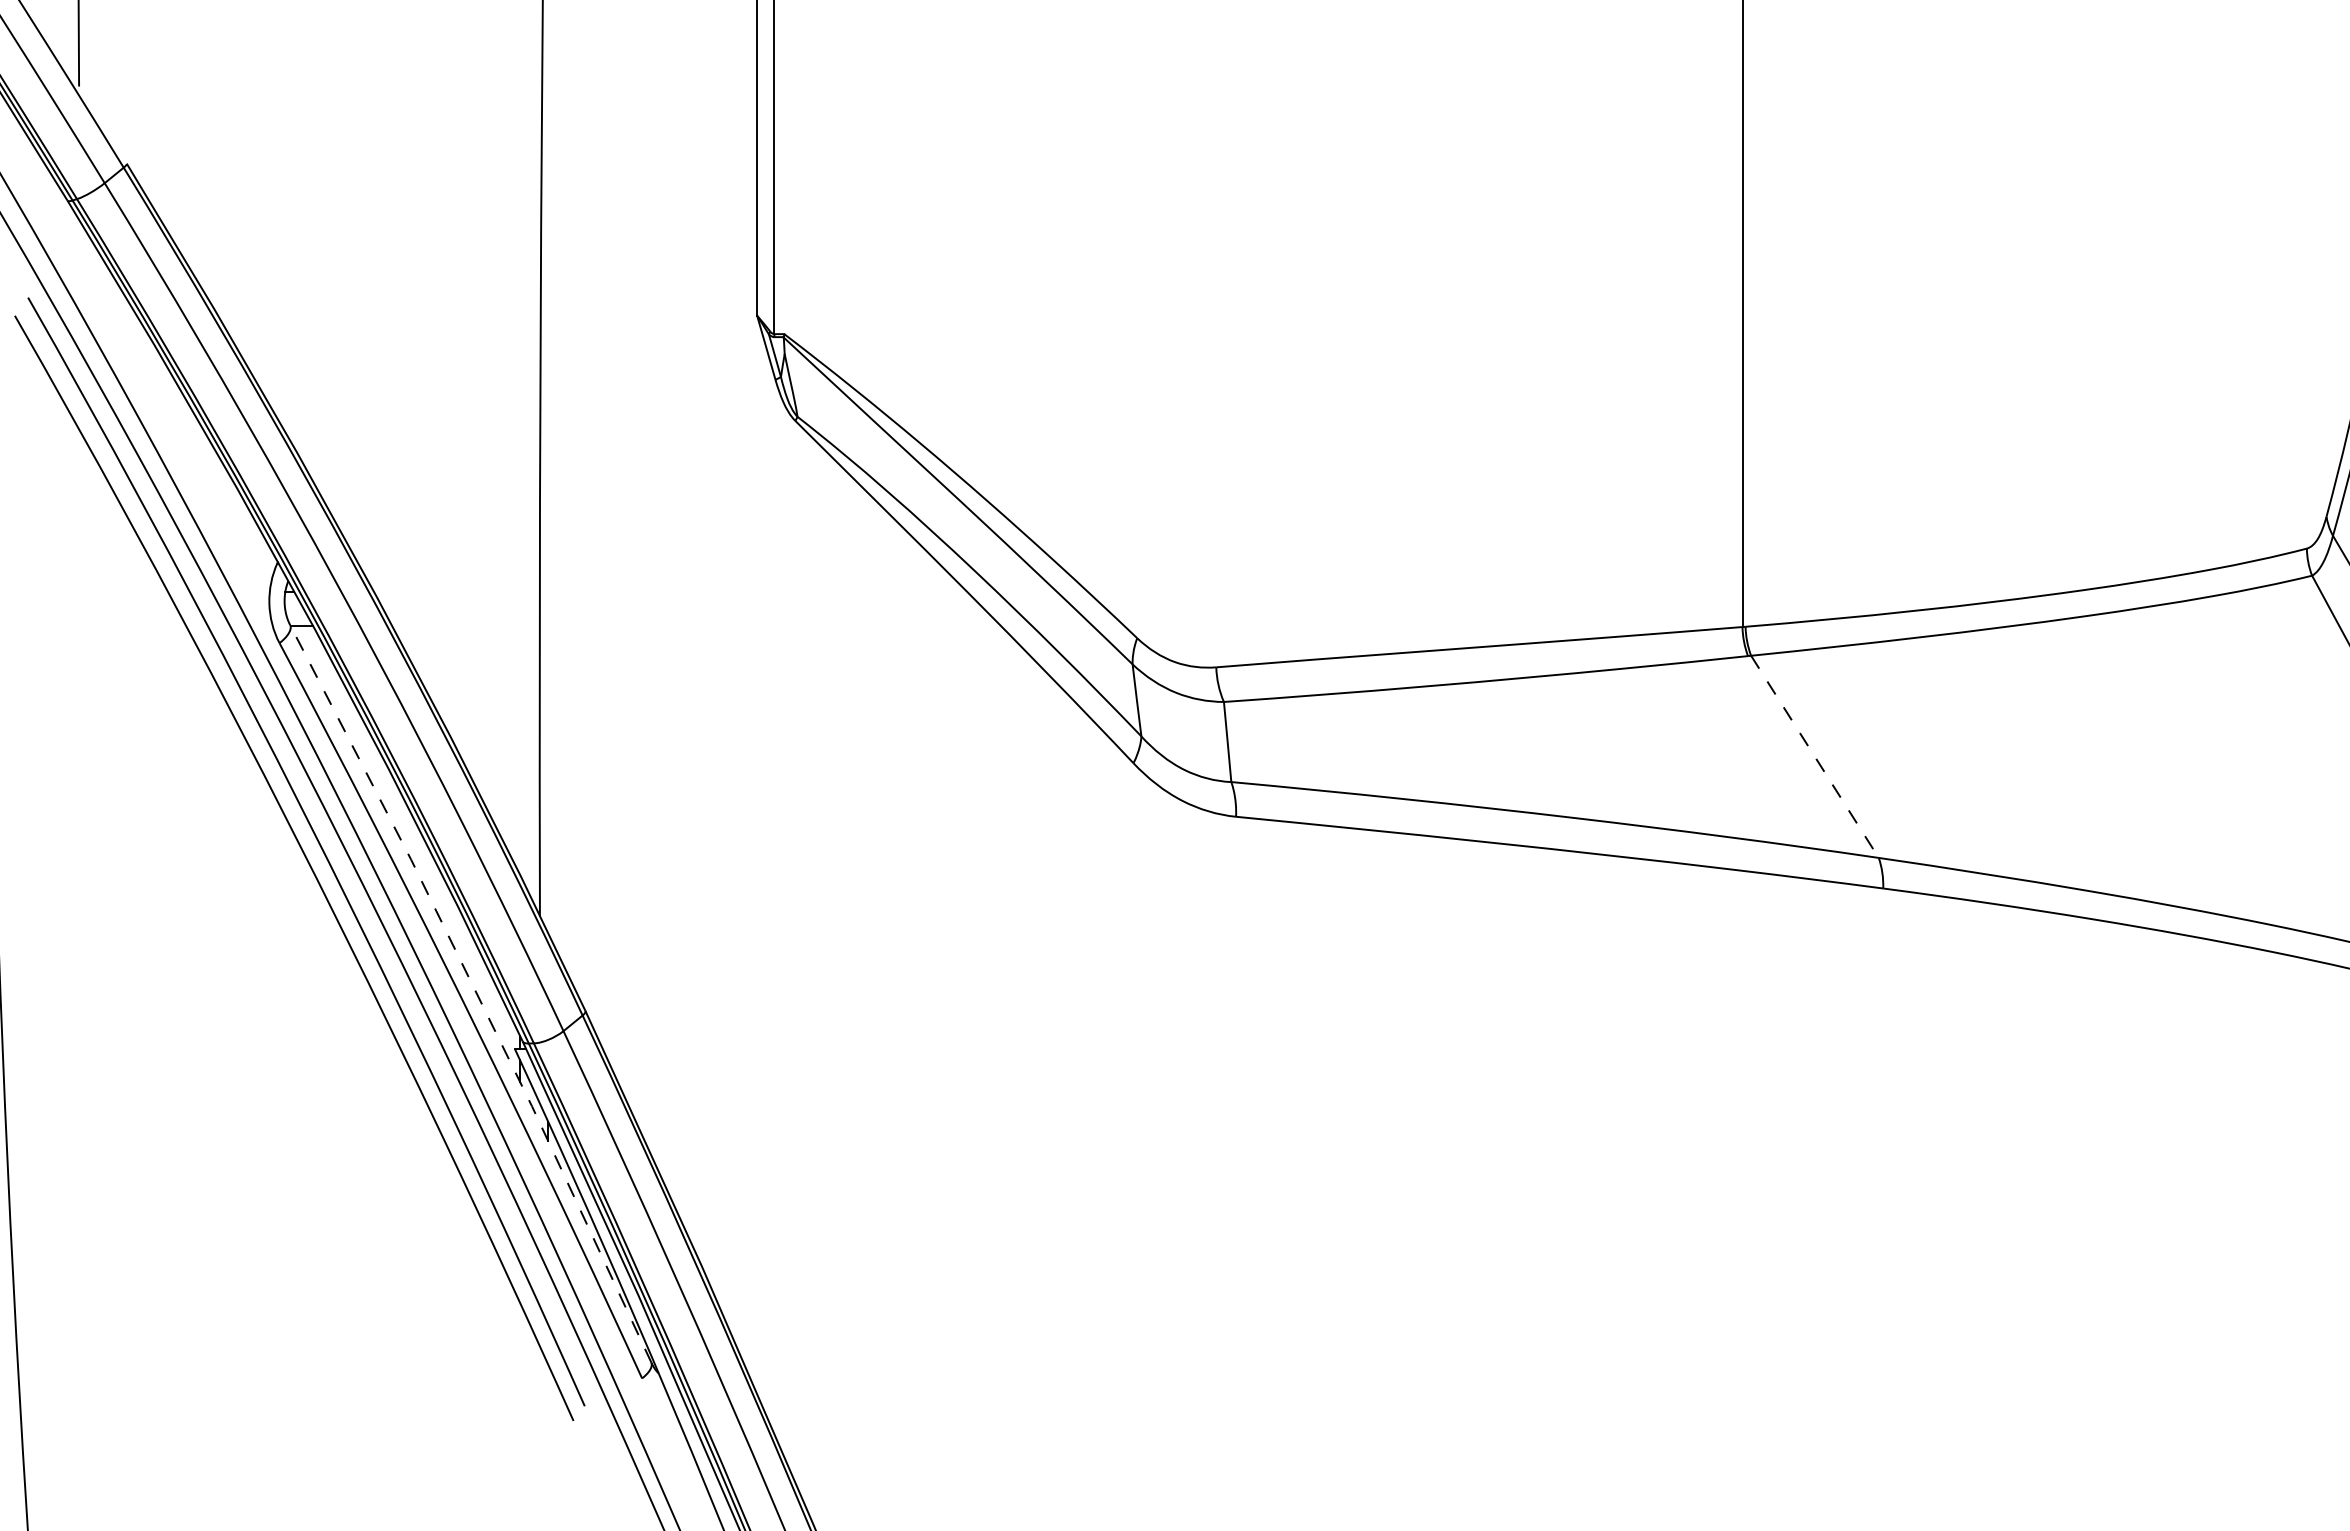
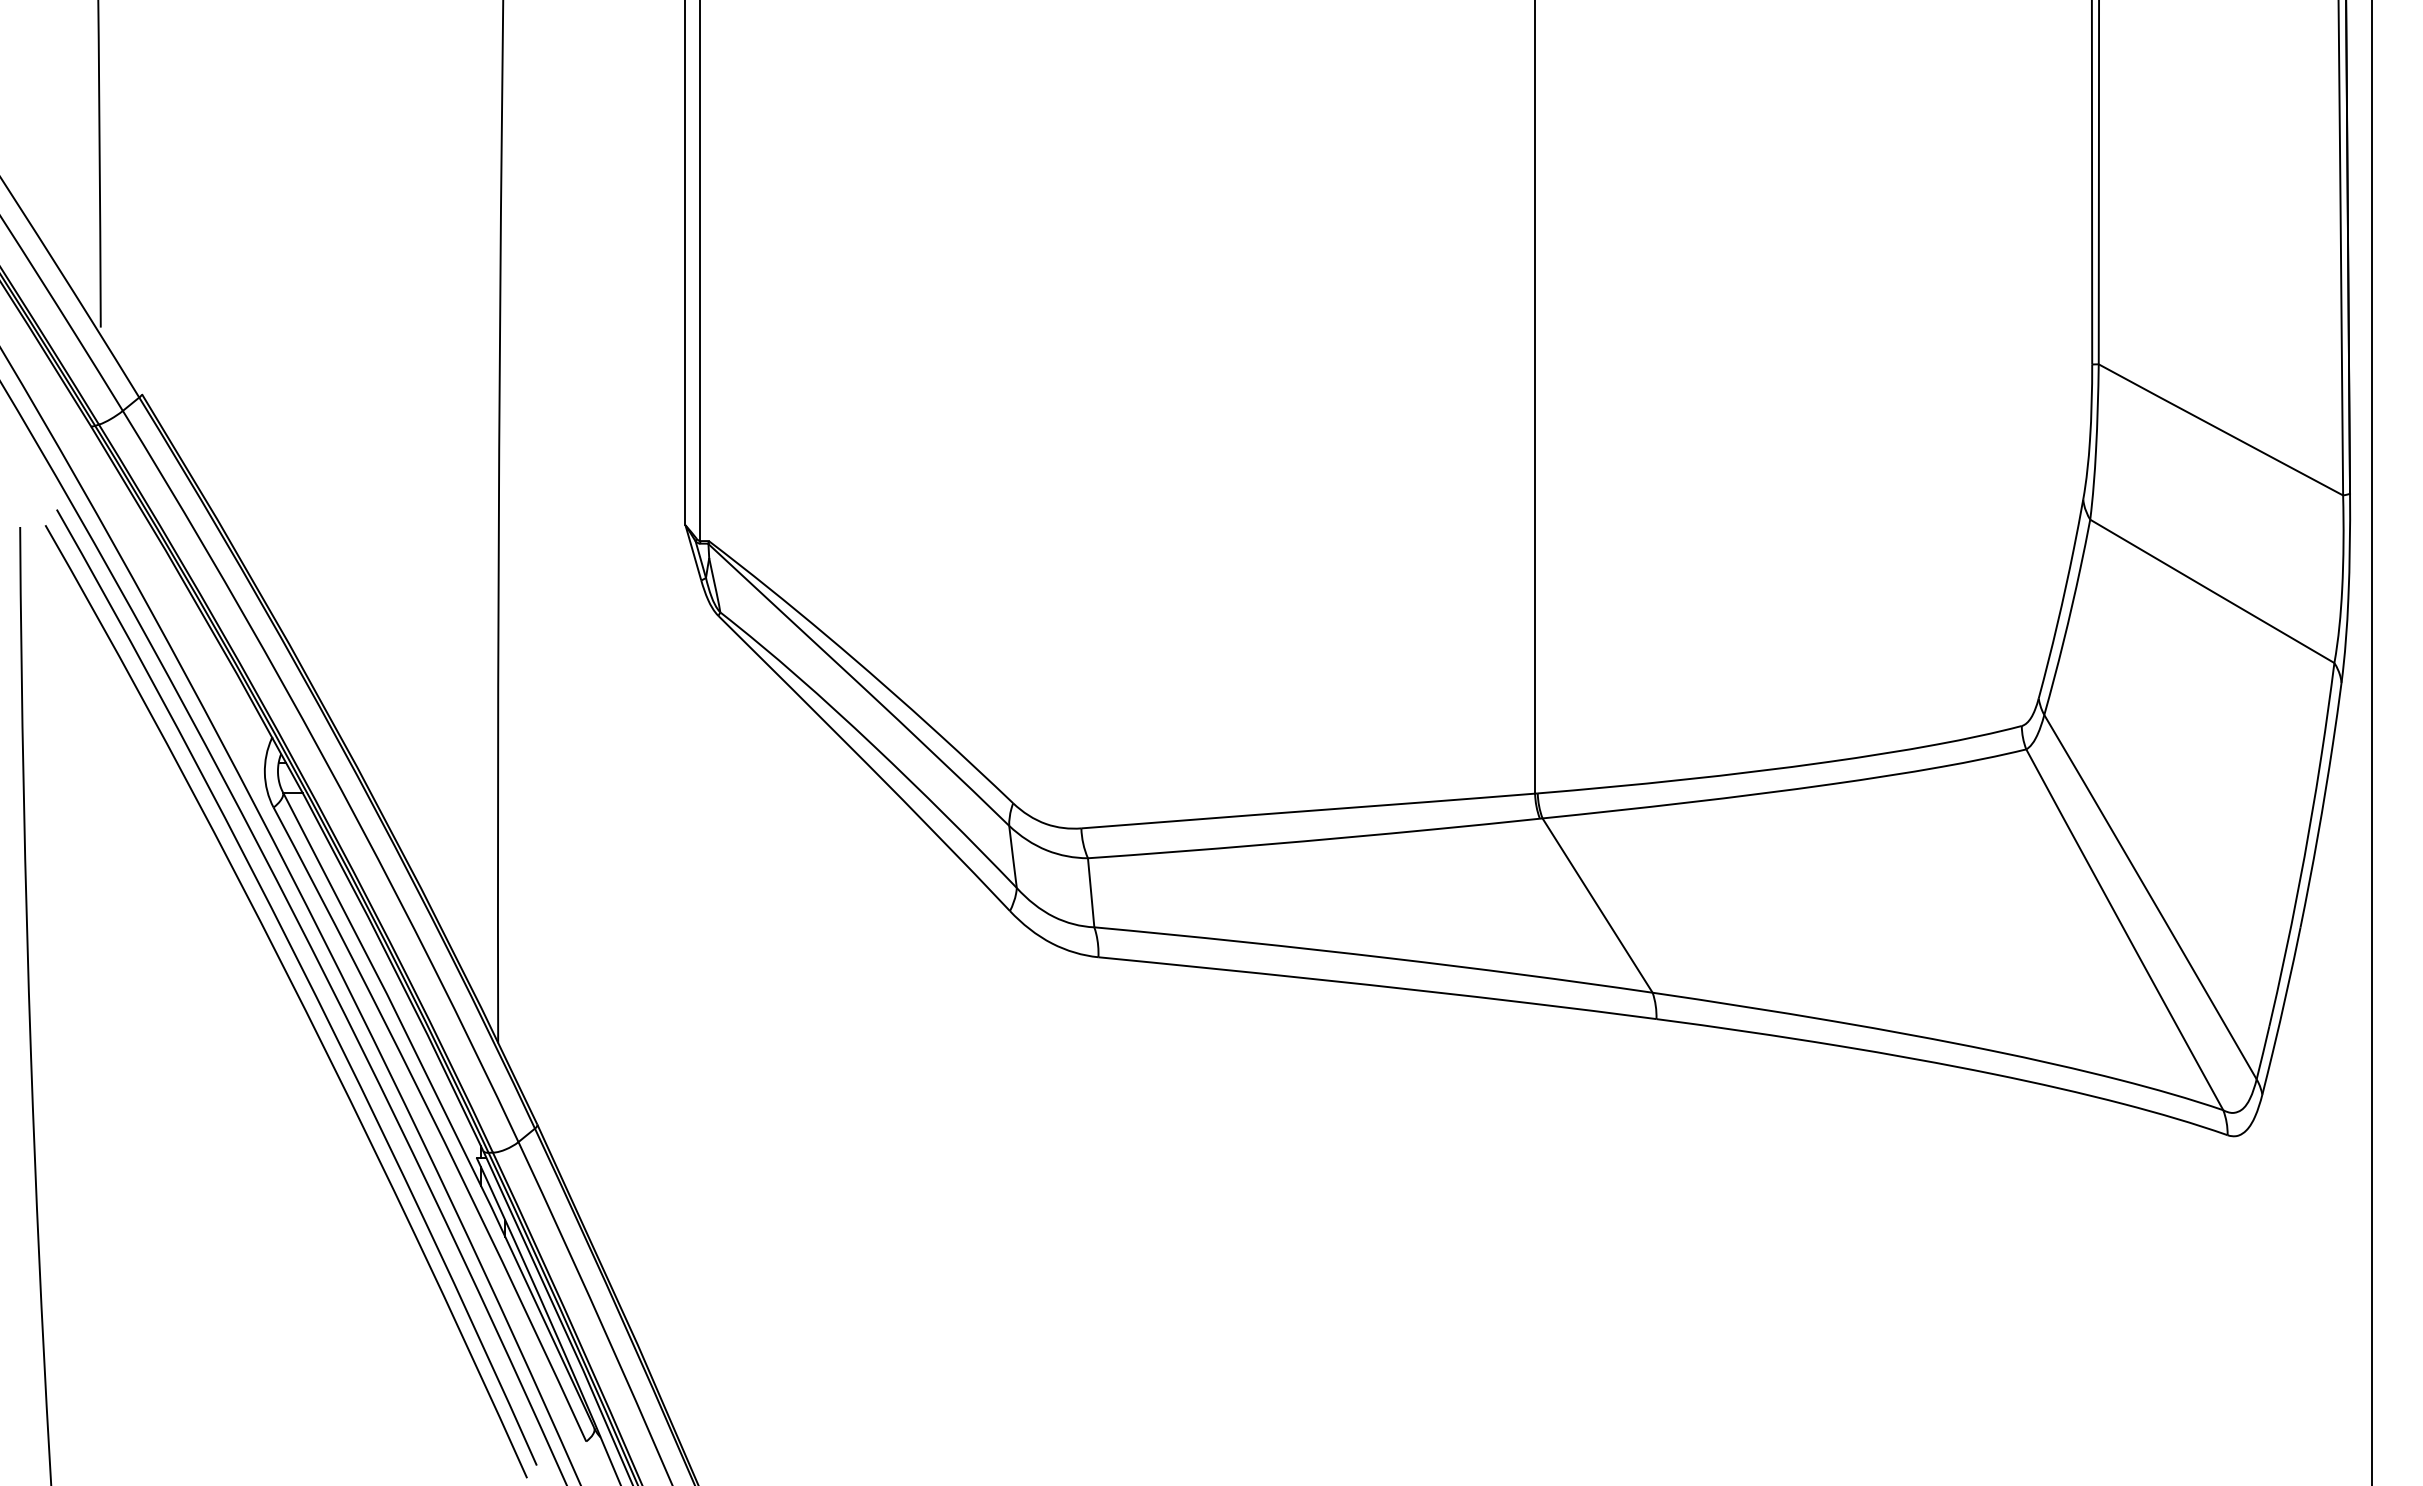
line: (1814, 757) -> (1597, 906), dashed -> solid
line: (475, 991) -> (442, 1107), dashed -> solid

